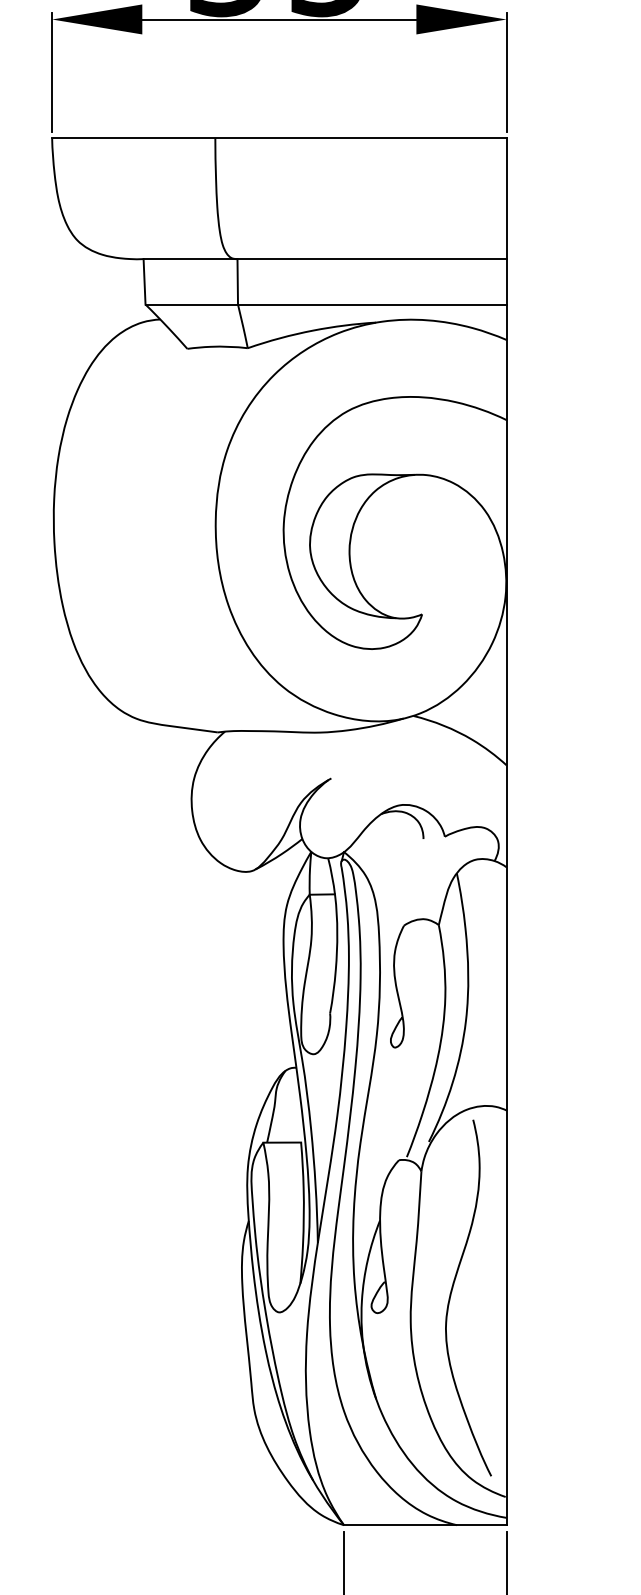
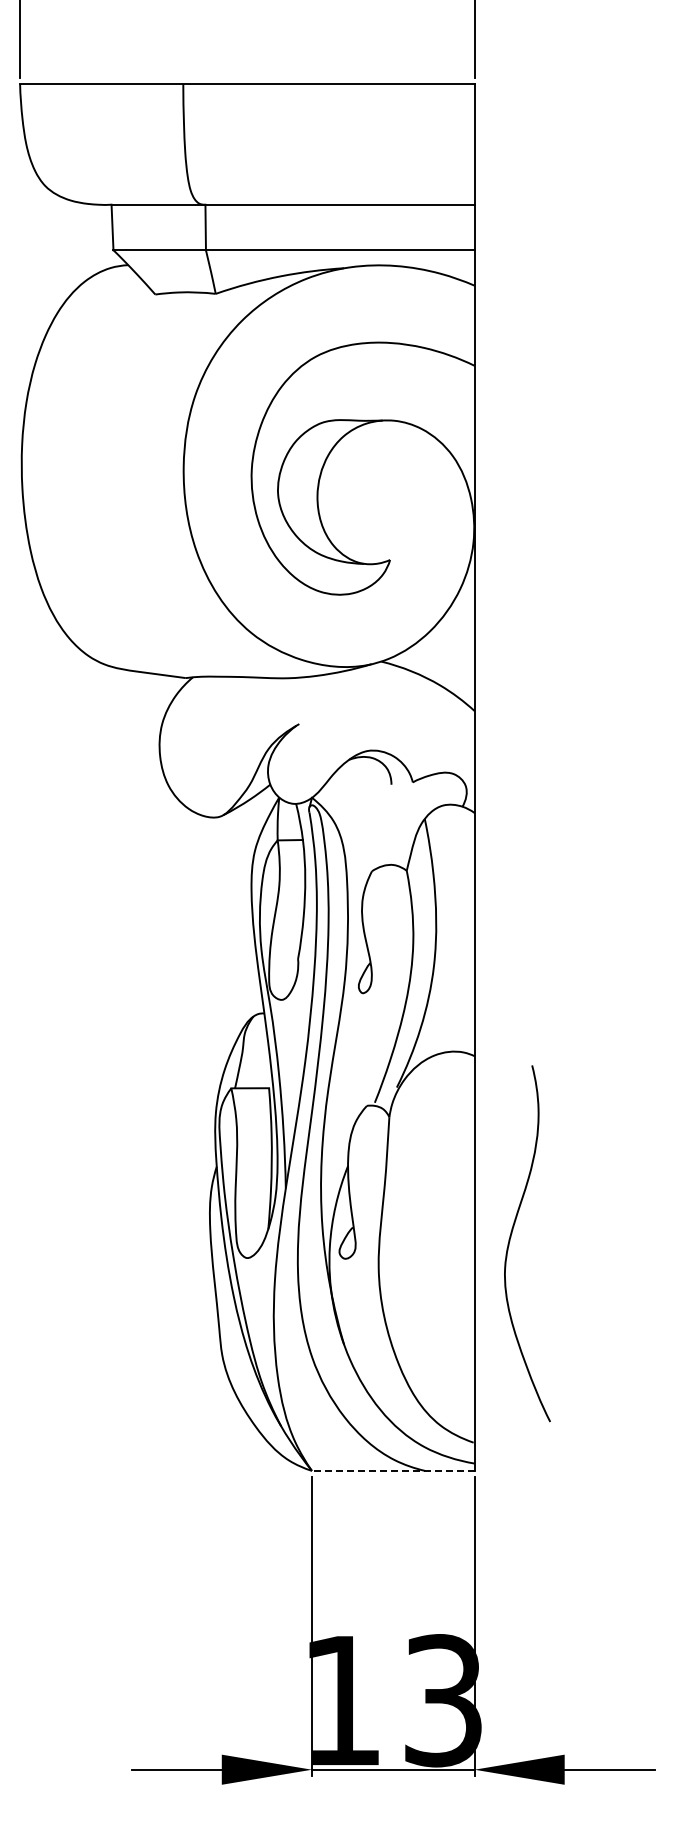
curve: (452, 1291) -> (511, 1237), moved
line: (424, 1524) -> (392, 1470), solid -> dashed

